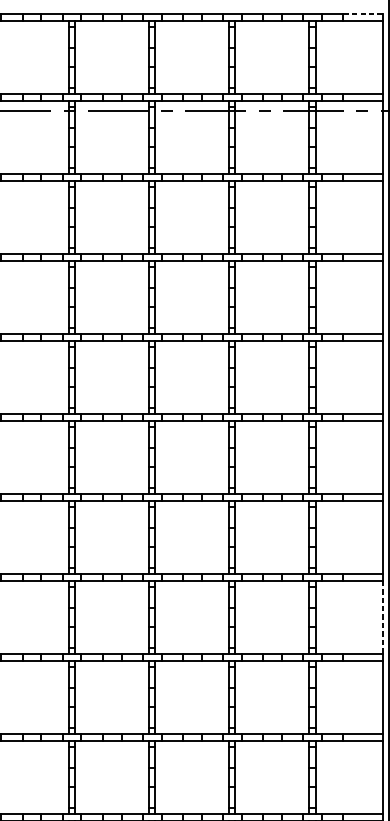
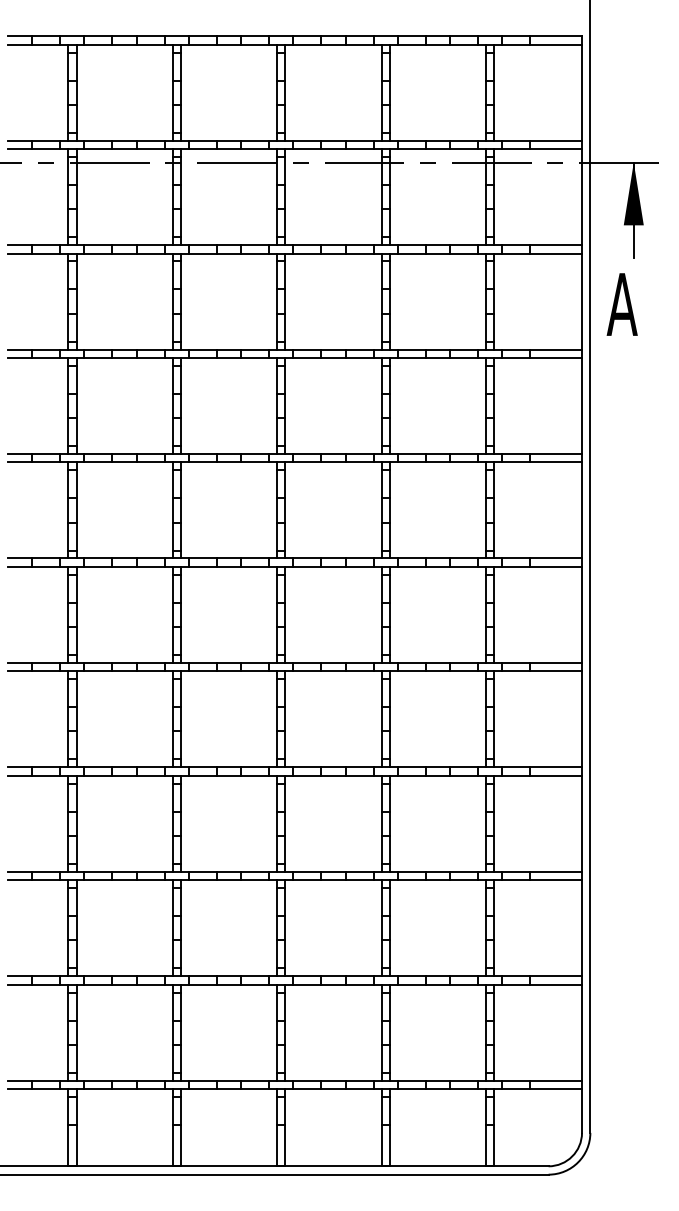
line: (363, 14) -> (556, 36), dashed -> solid
line: (383, 618) -> (582, 824), dashed -> solid

